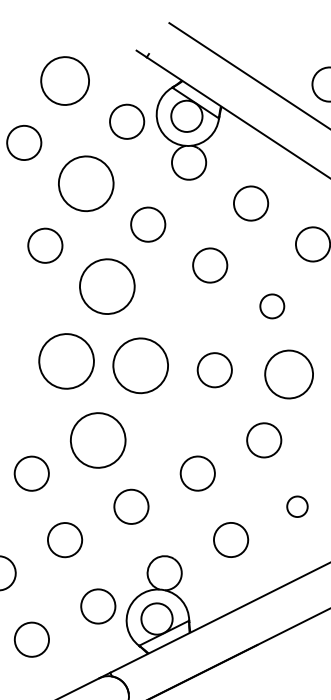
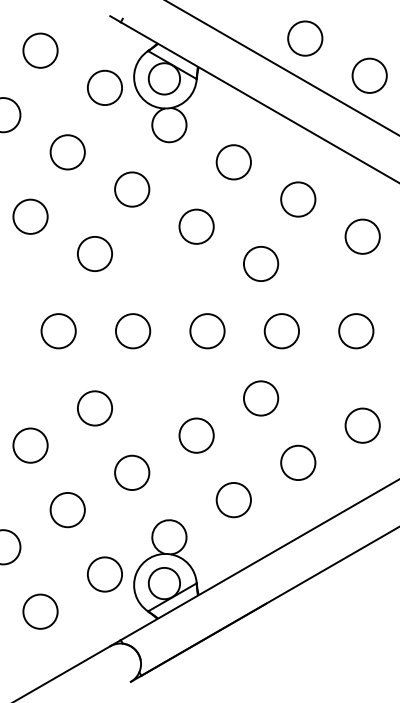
circle: (65, 80) -> (40, 50), size x0.71
circle: (85, 183) -> (67, 152), size x0.62
circle: (106, 286) -> (94, 253), size x0.62
circle: (272, 305) -> (261, 263), size x1.43
circle: (66, 361) -> (58, 331), size x0.62
circle: (140, 366) -> (132, 331), size x0.62
circle: (288, 374) -> (281, 331), size x0.71
circle: (97, 440) -> (94, 408), size x0.62
circle: (297, 506) -> (298, 462), size x1.67

